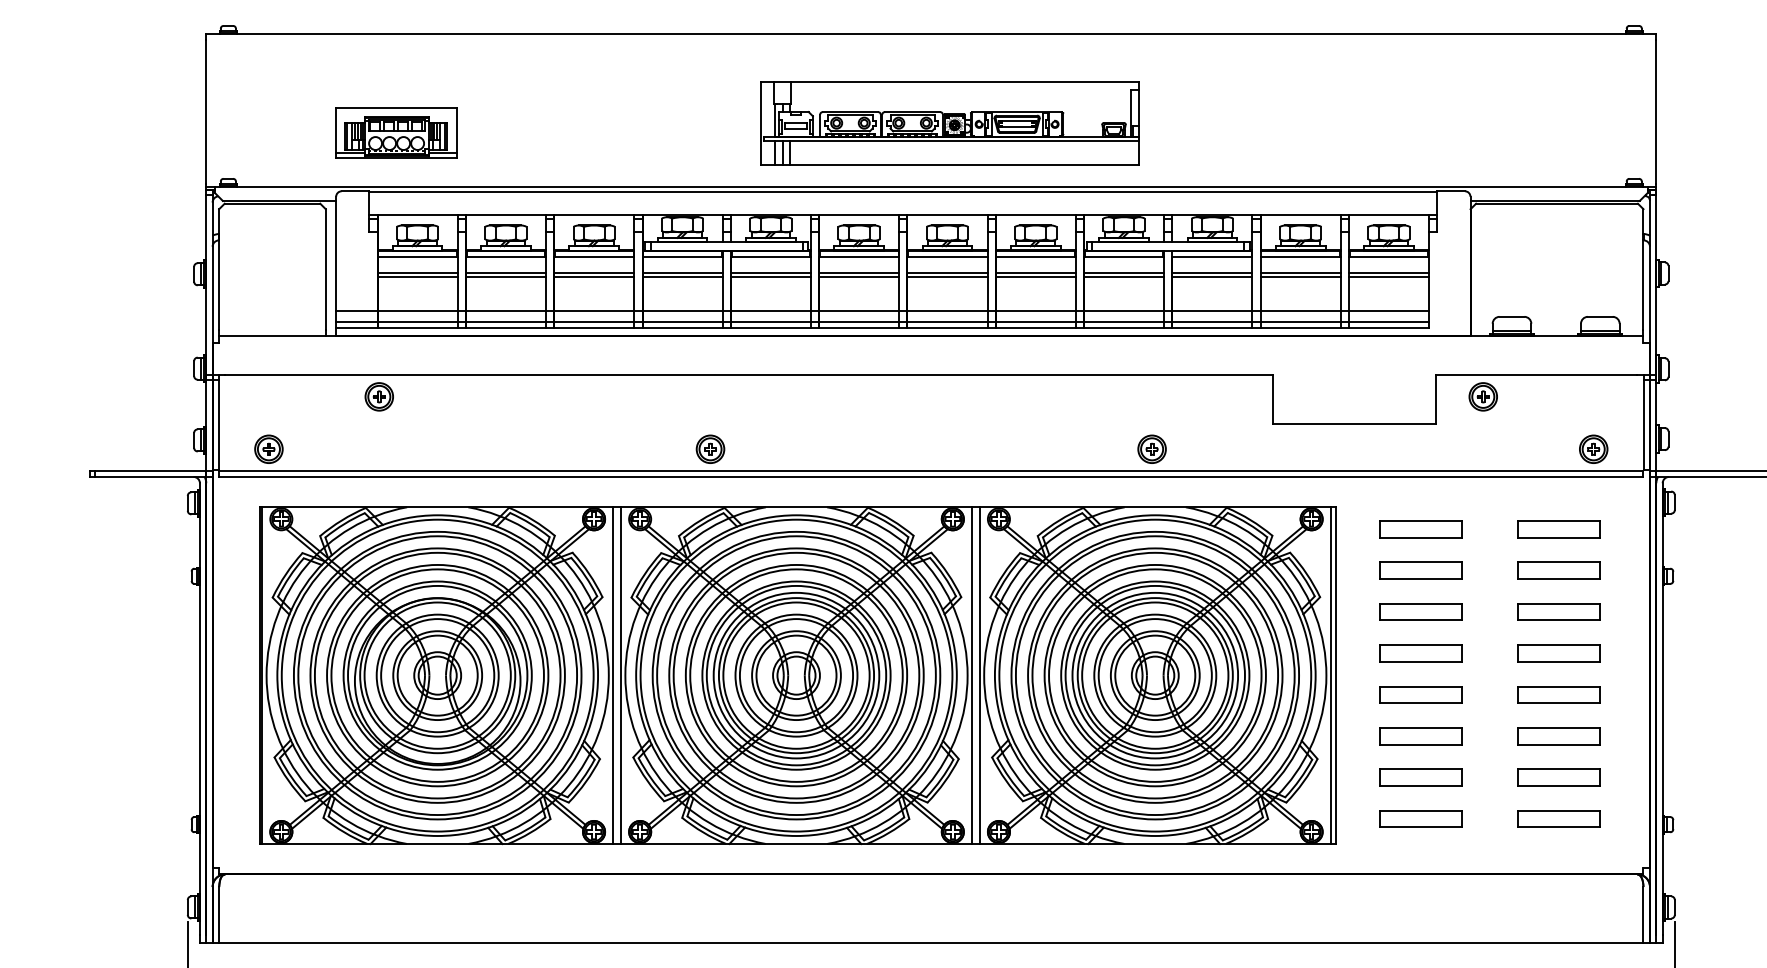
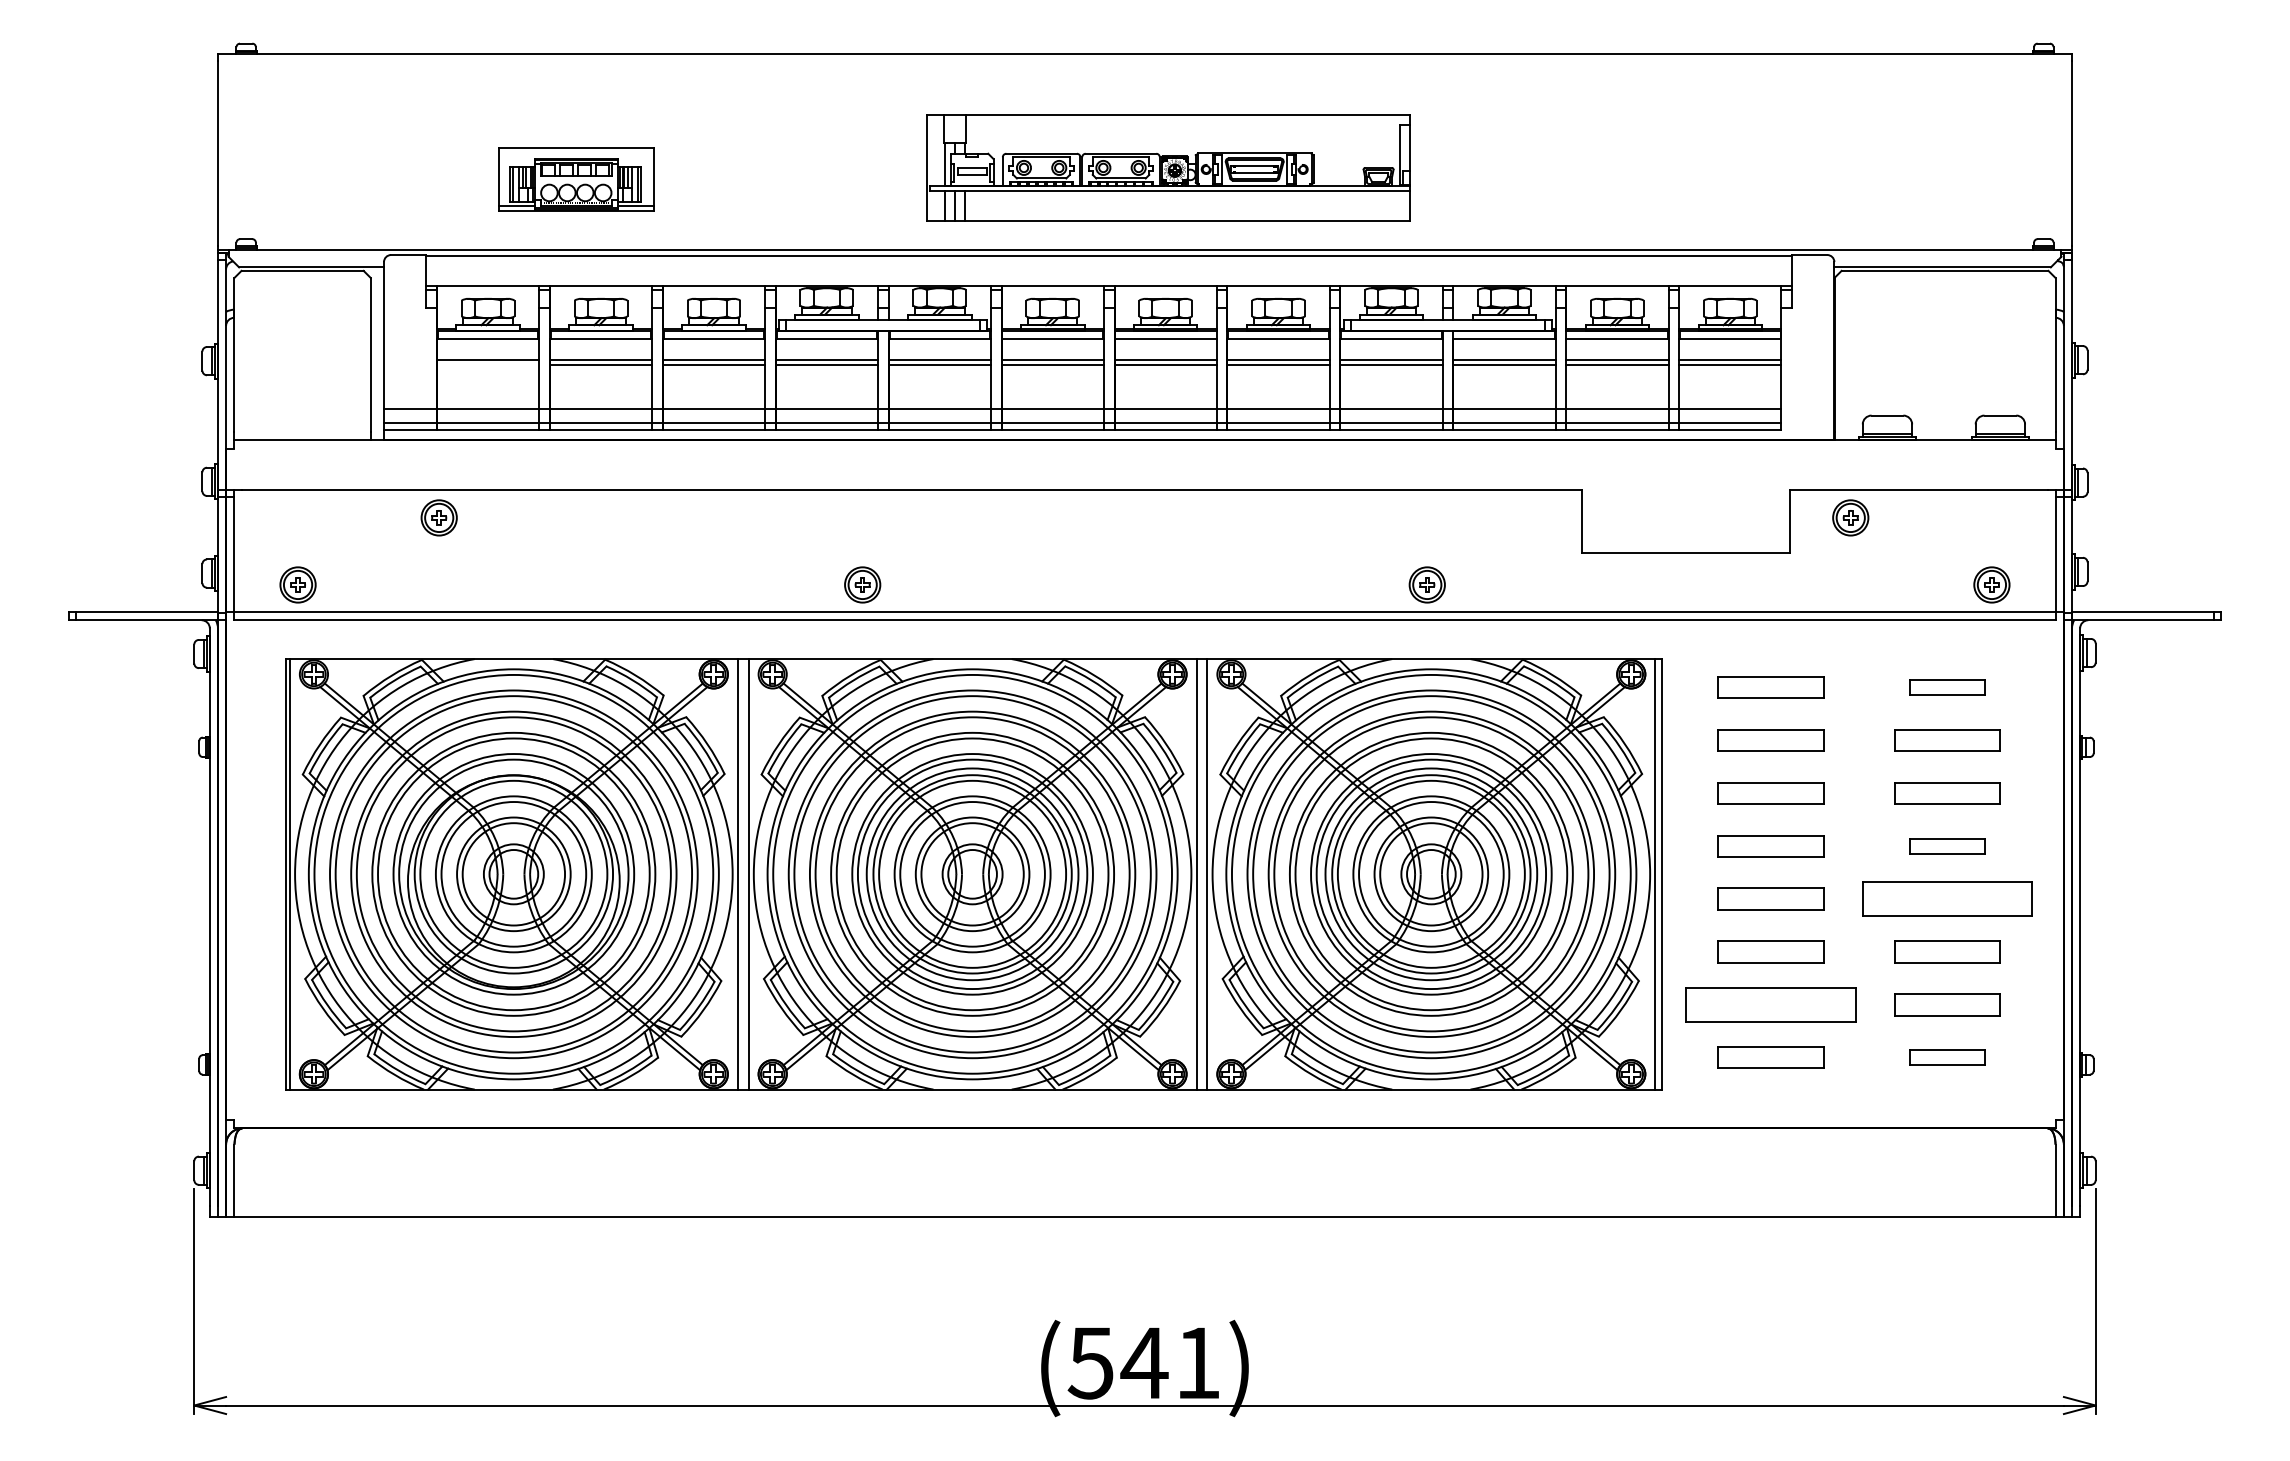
part: (396, 132) -> (576, 179), moved
line: (417, 277) -> (487, 365), removed
part: (1558, 529) -> (1947, 687), size x0.7
part: (1558, 653) -> (1947, 846), size x0.7
part: (1558, 694) -> (1947, 898), size x1.6
part: (1420, 777) -> (1770, 1004), size x1.6
part: (1558, 818) -> (1947, 1057), size x0.7

